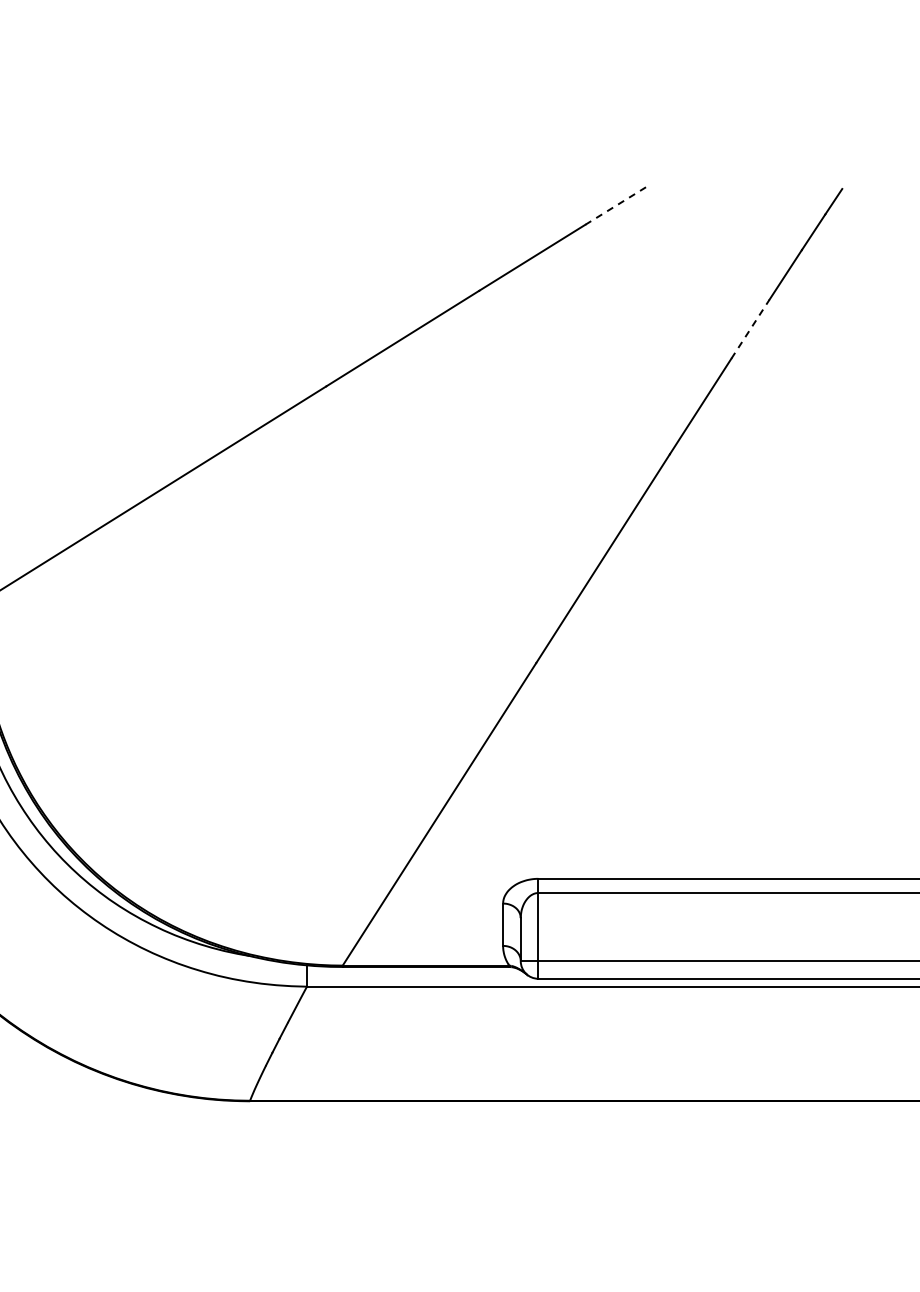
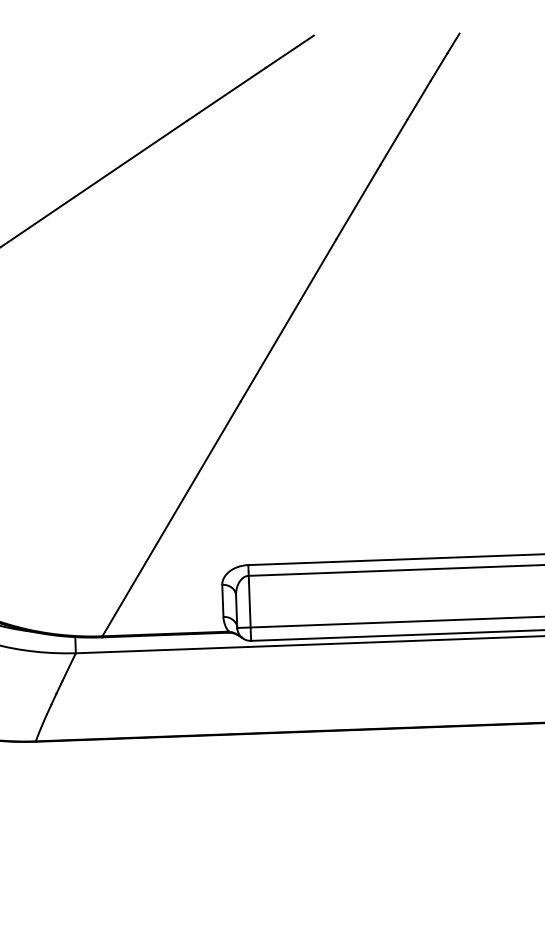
line: (618, 204) -> (290, 51), dashed -> solid
line: (750, 328) -> (393, 141), dashed -> solid

